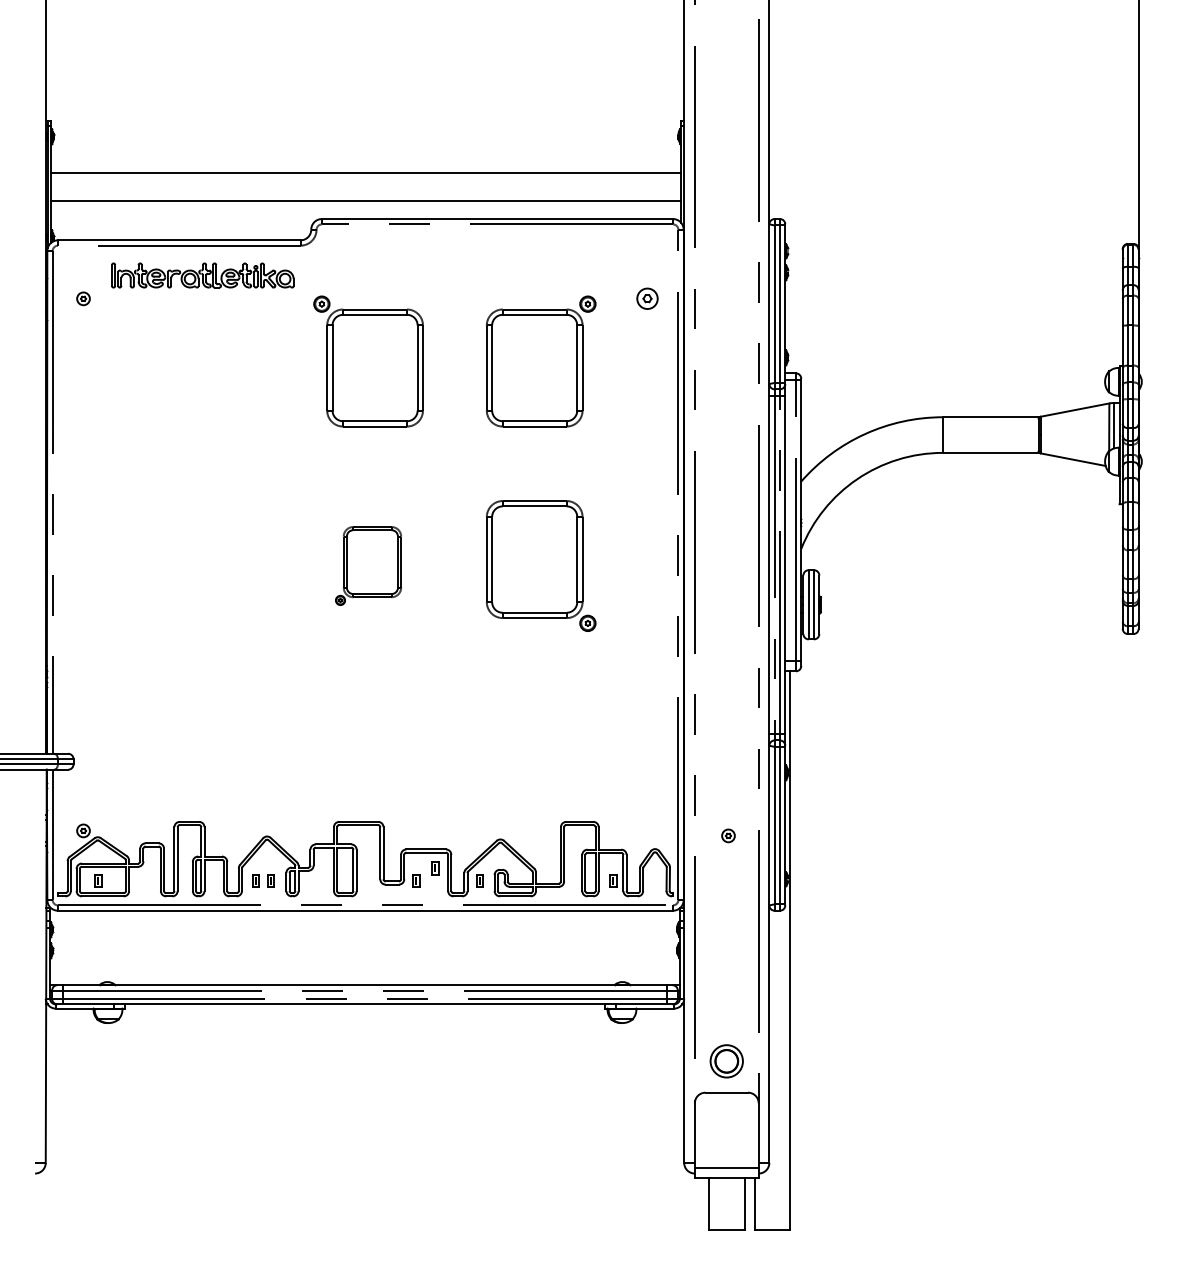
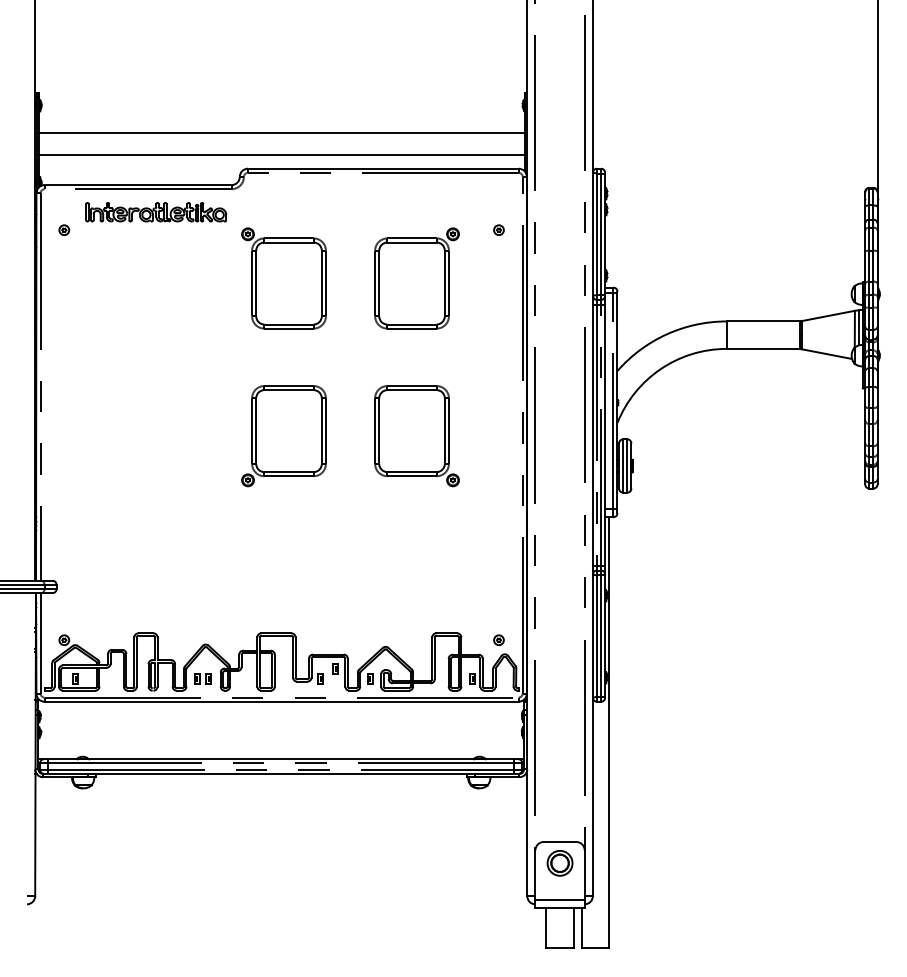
part: (647, 298) -> (498, 229), size x0.62
part: (368, 565) -> (283, 435), size x1.67
part: (728, 835) -> (498, 639), moved
part: (726, 1061) -> (559, 863), moved

